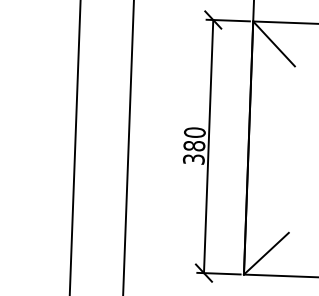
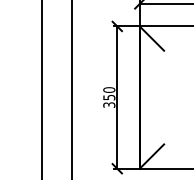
text: (194, 145) -> (109, 97), 380 -> 350

